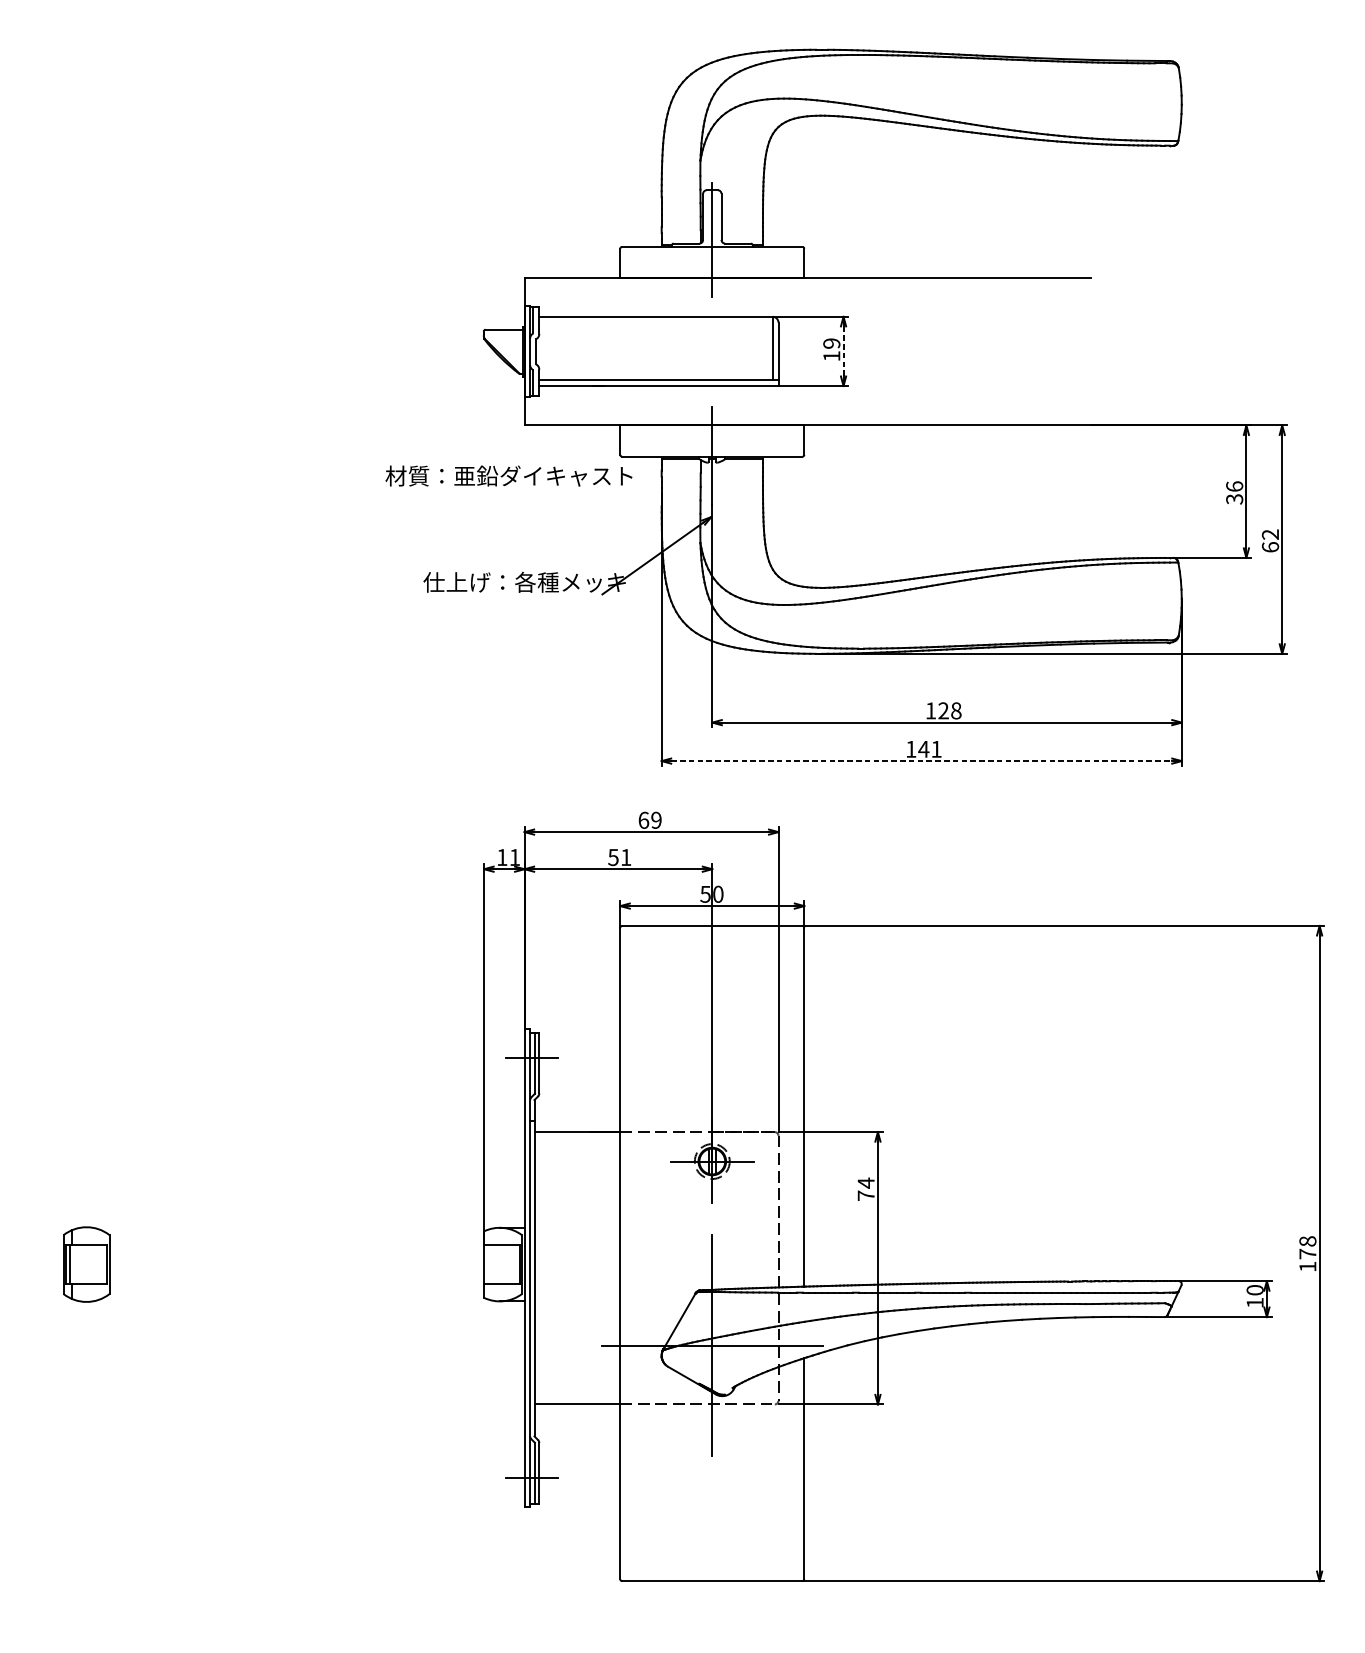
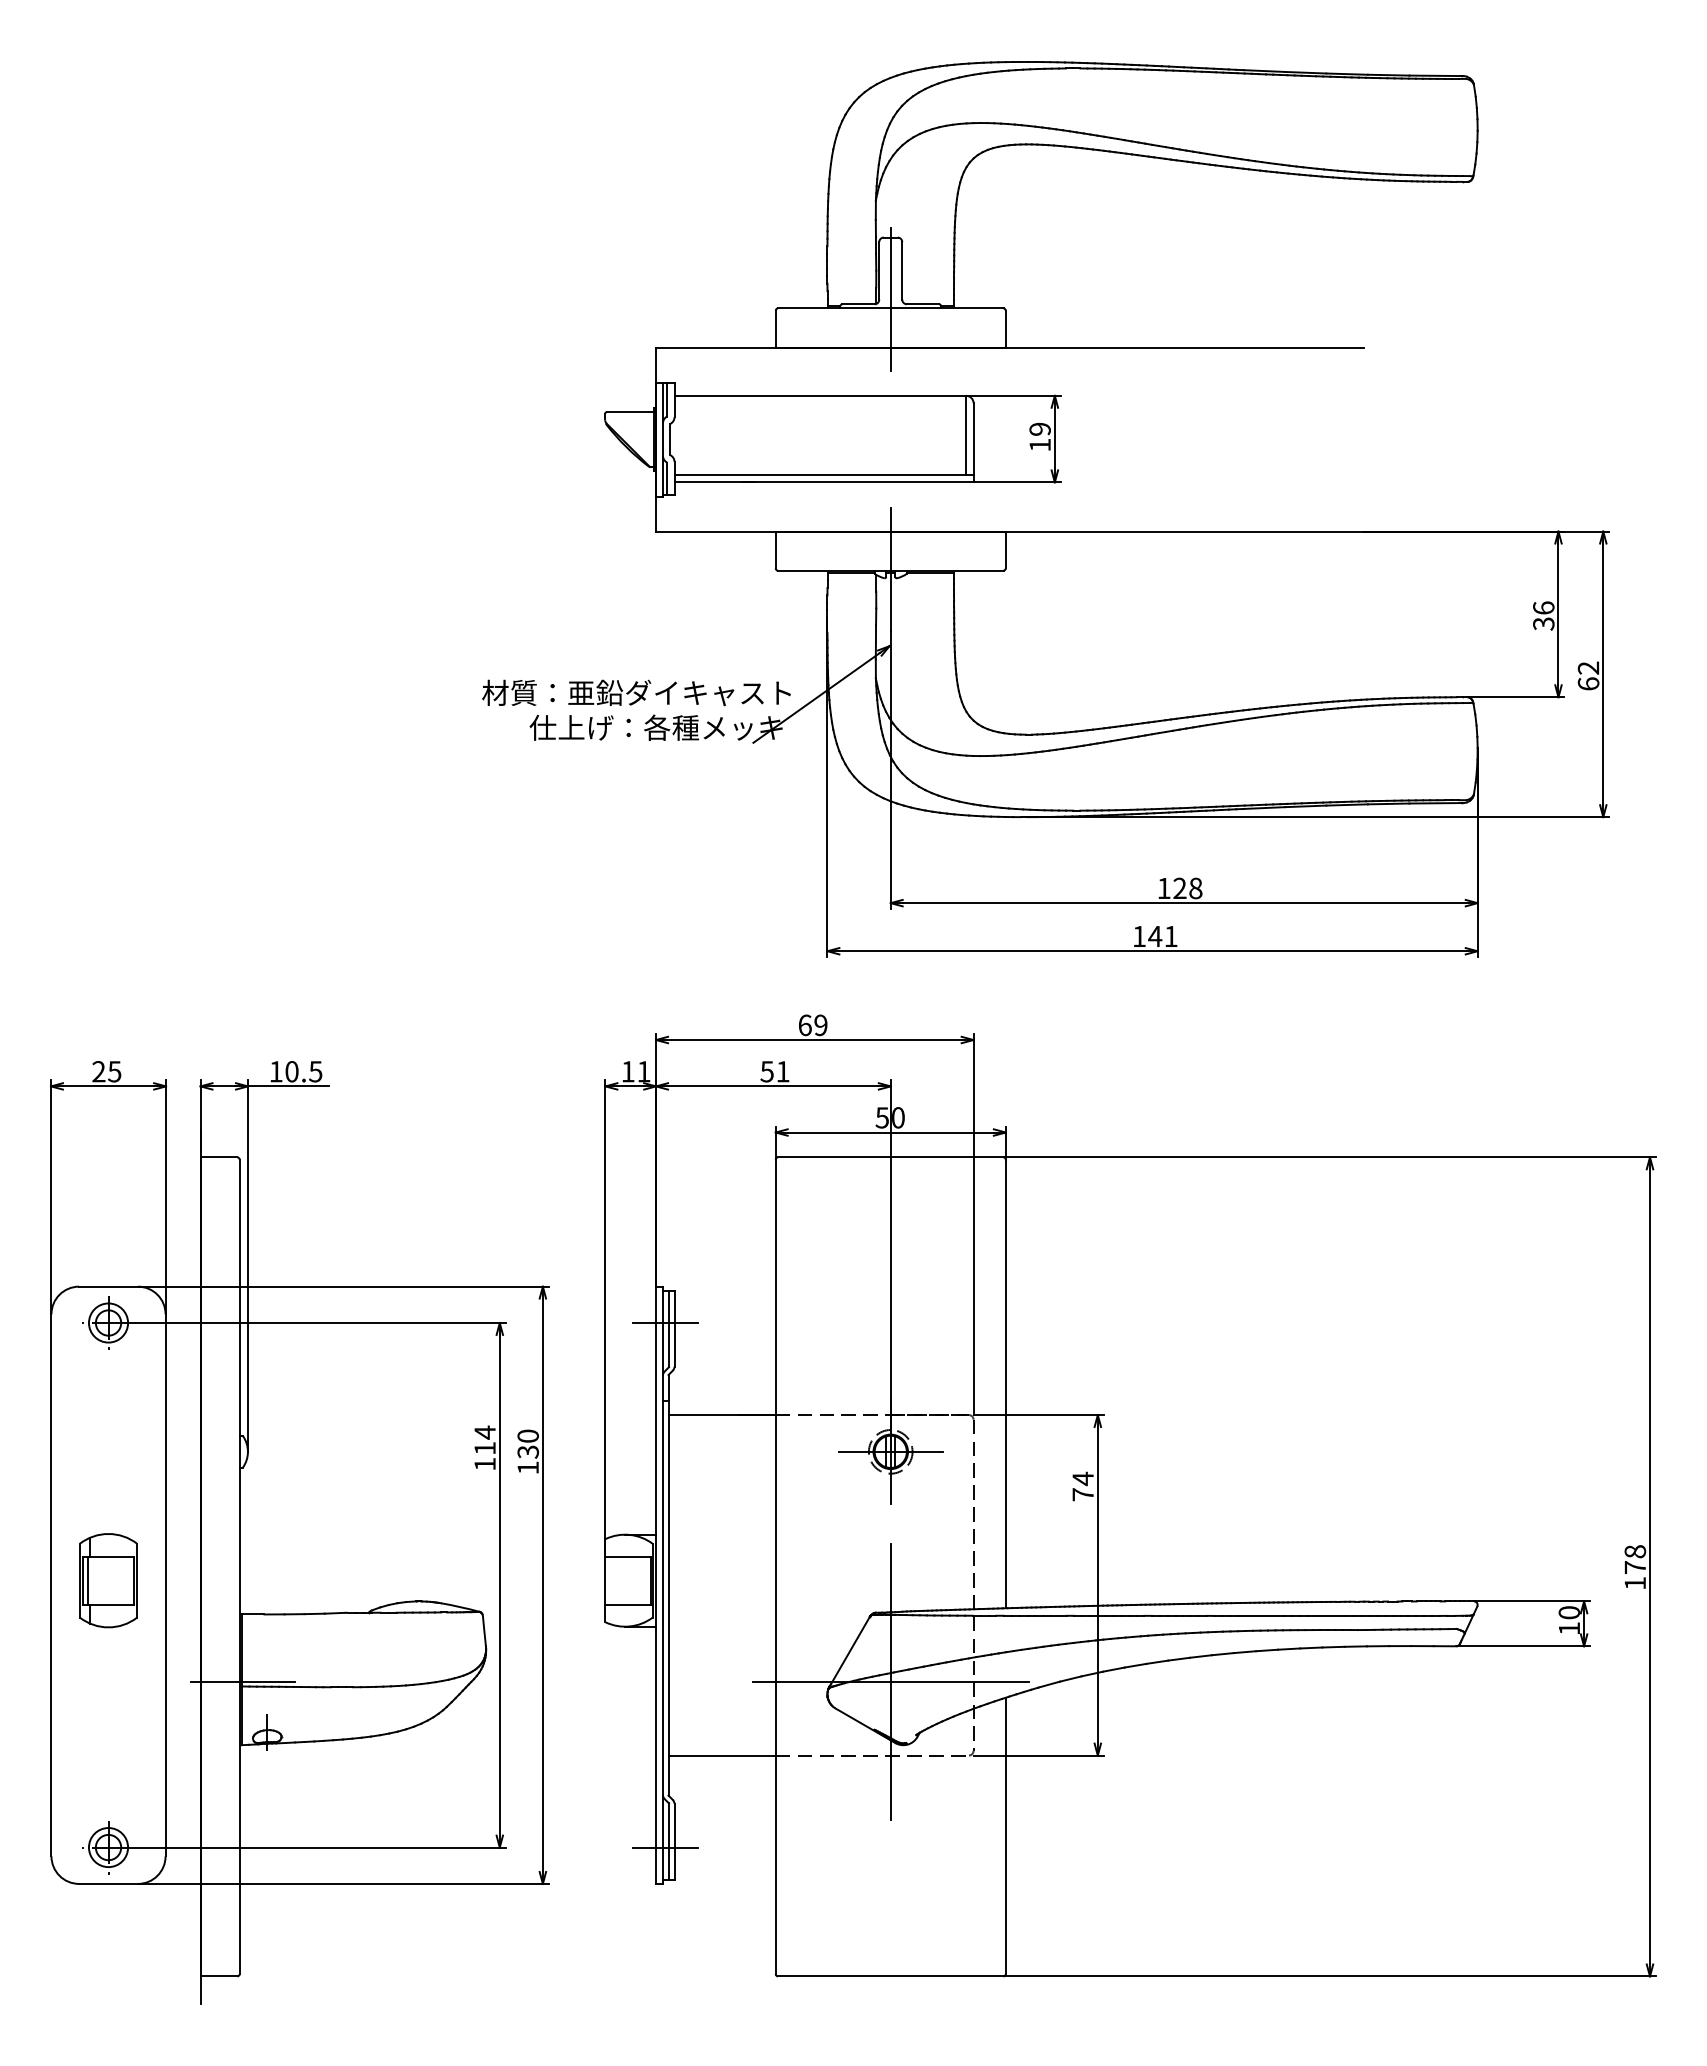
line: (843, 351) -> (1054, 439), dashed -> solid
text: (508, 475) -> (636, 692), moved
line: (922, 761) -> (1153, 951), dashed -> solid
part: (239, 1226) -> (299, 1532), added

